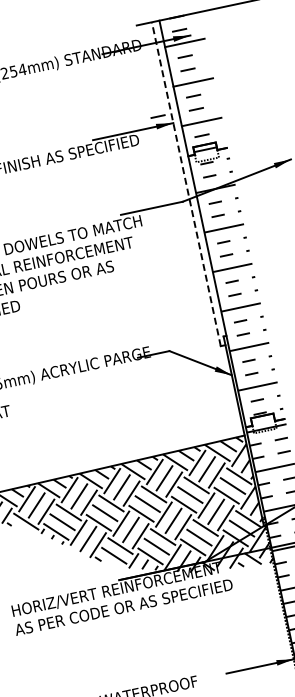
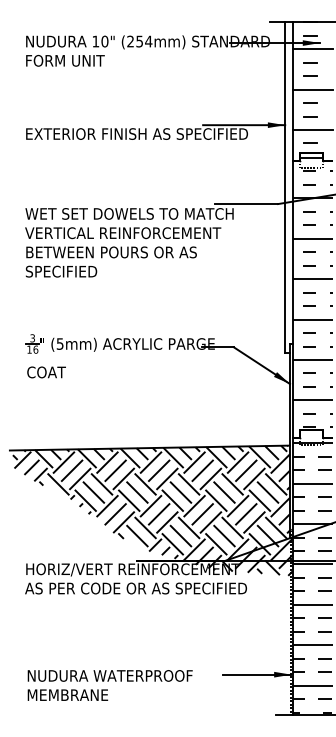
line: (157, 116) -> (271, 115), removed
line: (186, 183) -> (285, 187), dashed -> solid

